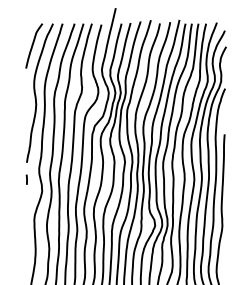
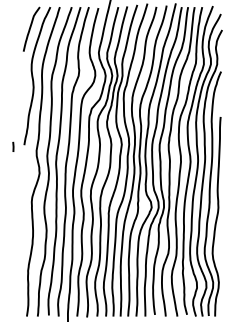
line: (26, 179) -> (13, 146), moved

